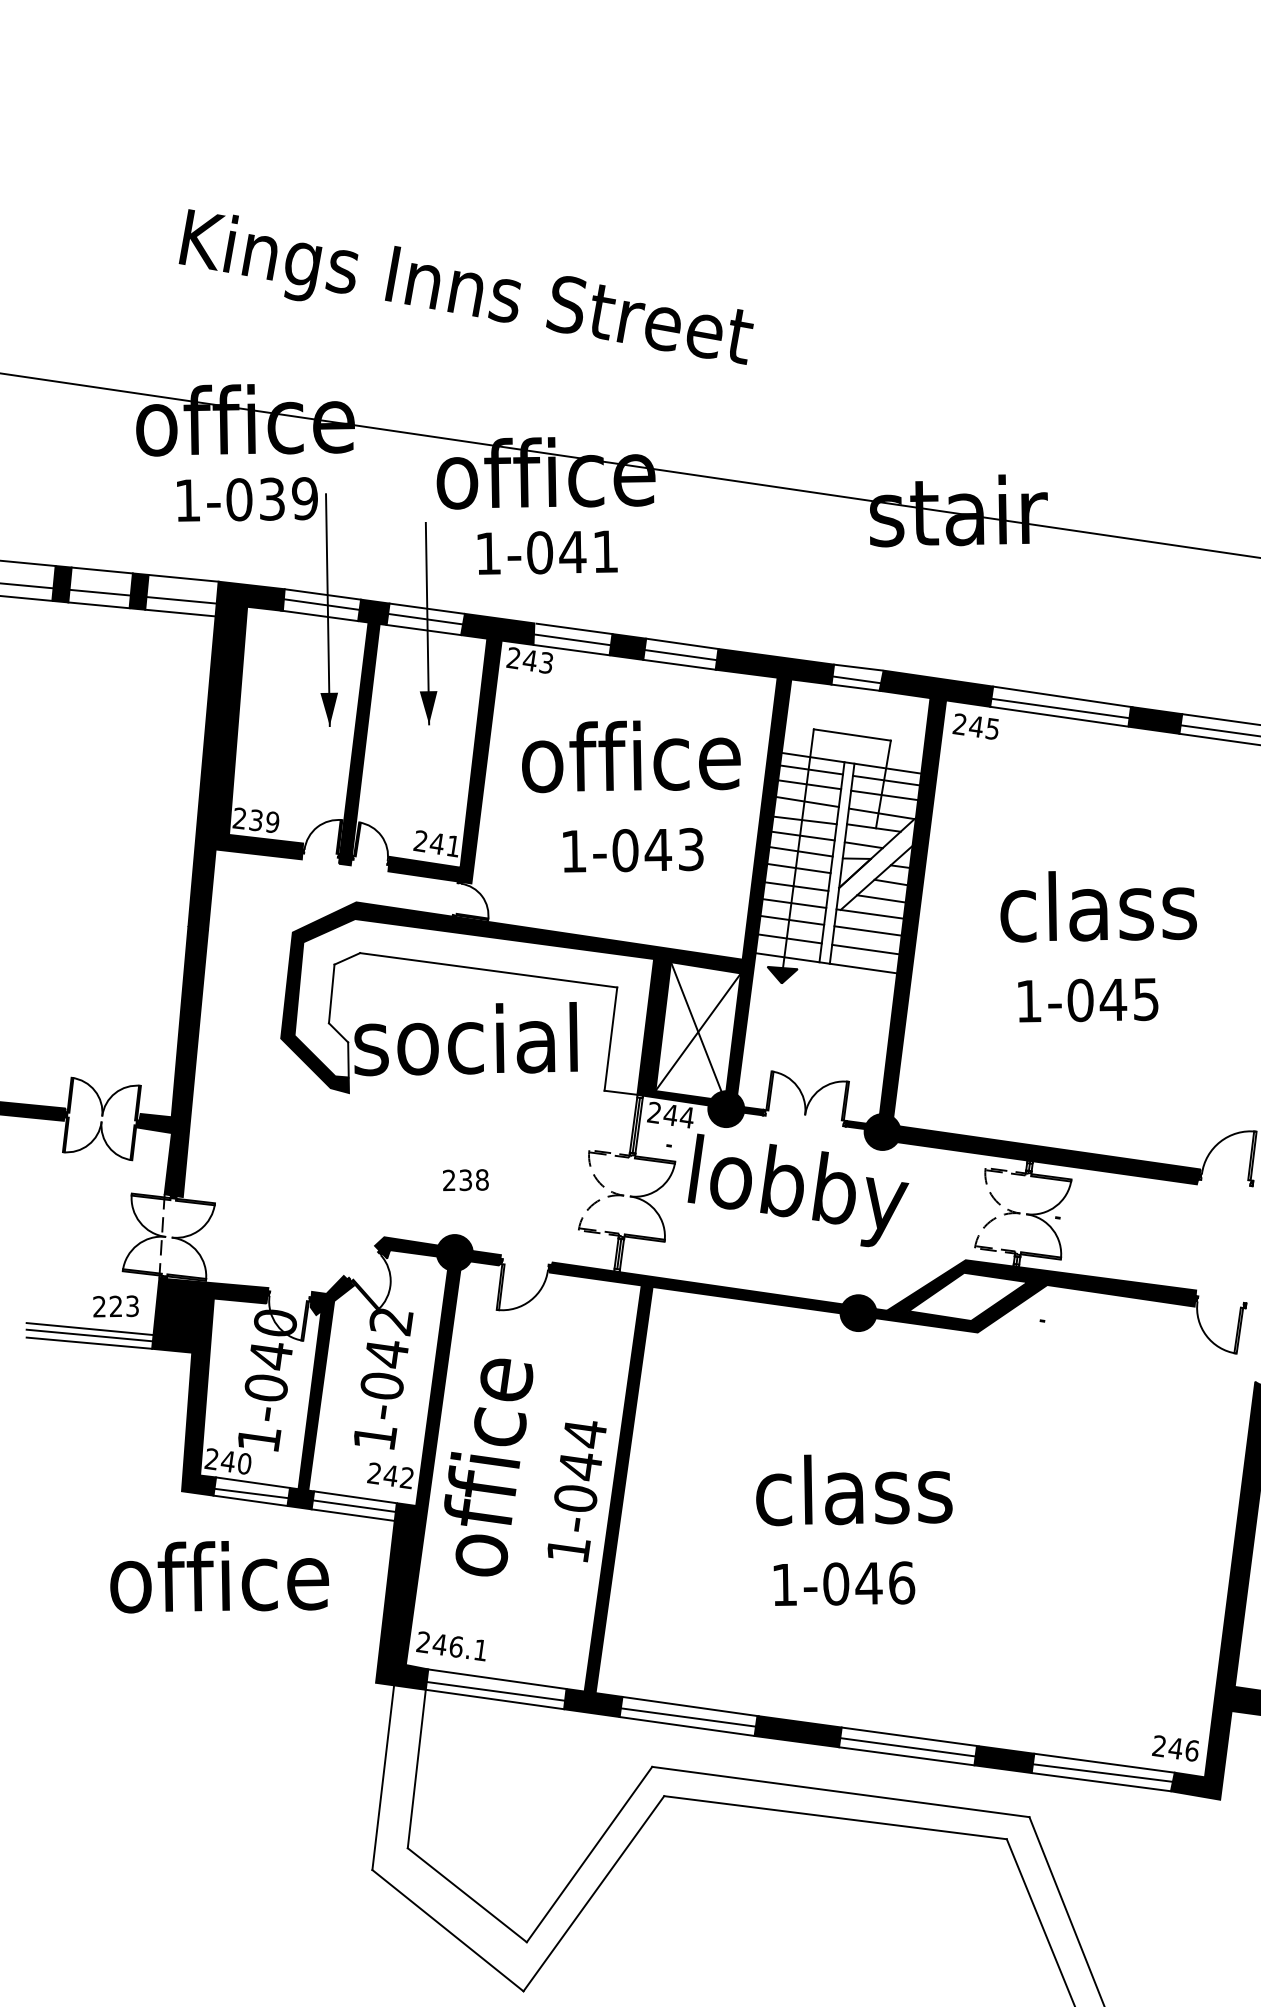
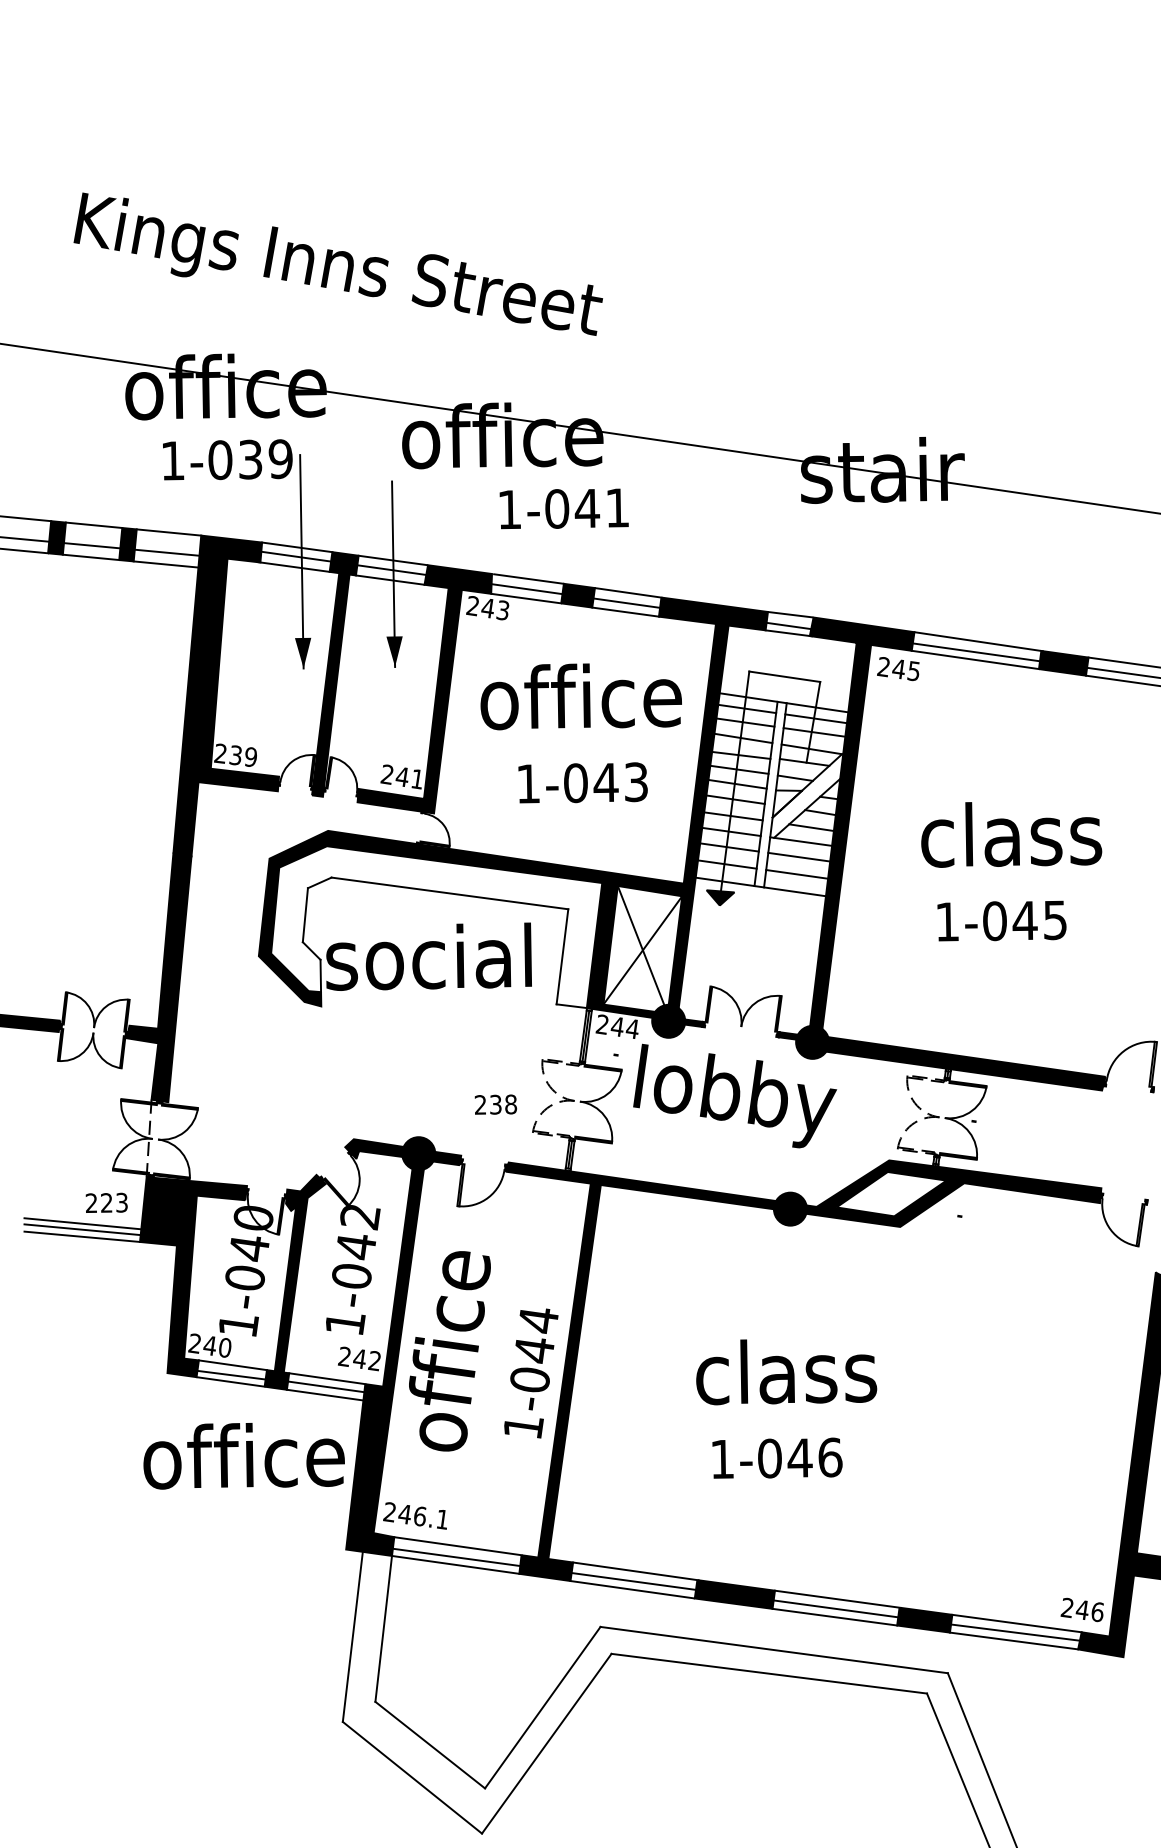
text: (465, 286) -> (337, 263), moved
text: (546, 552) -> (563, 508), moved
text: (465, 1179) -> (495, 1104), moved
text: (218, 1577) -> (243, 1456), moved

